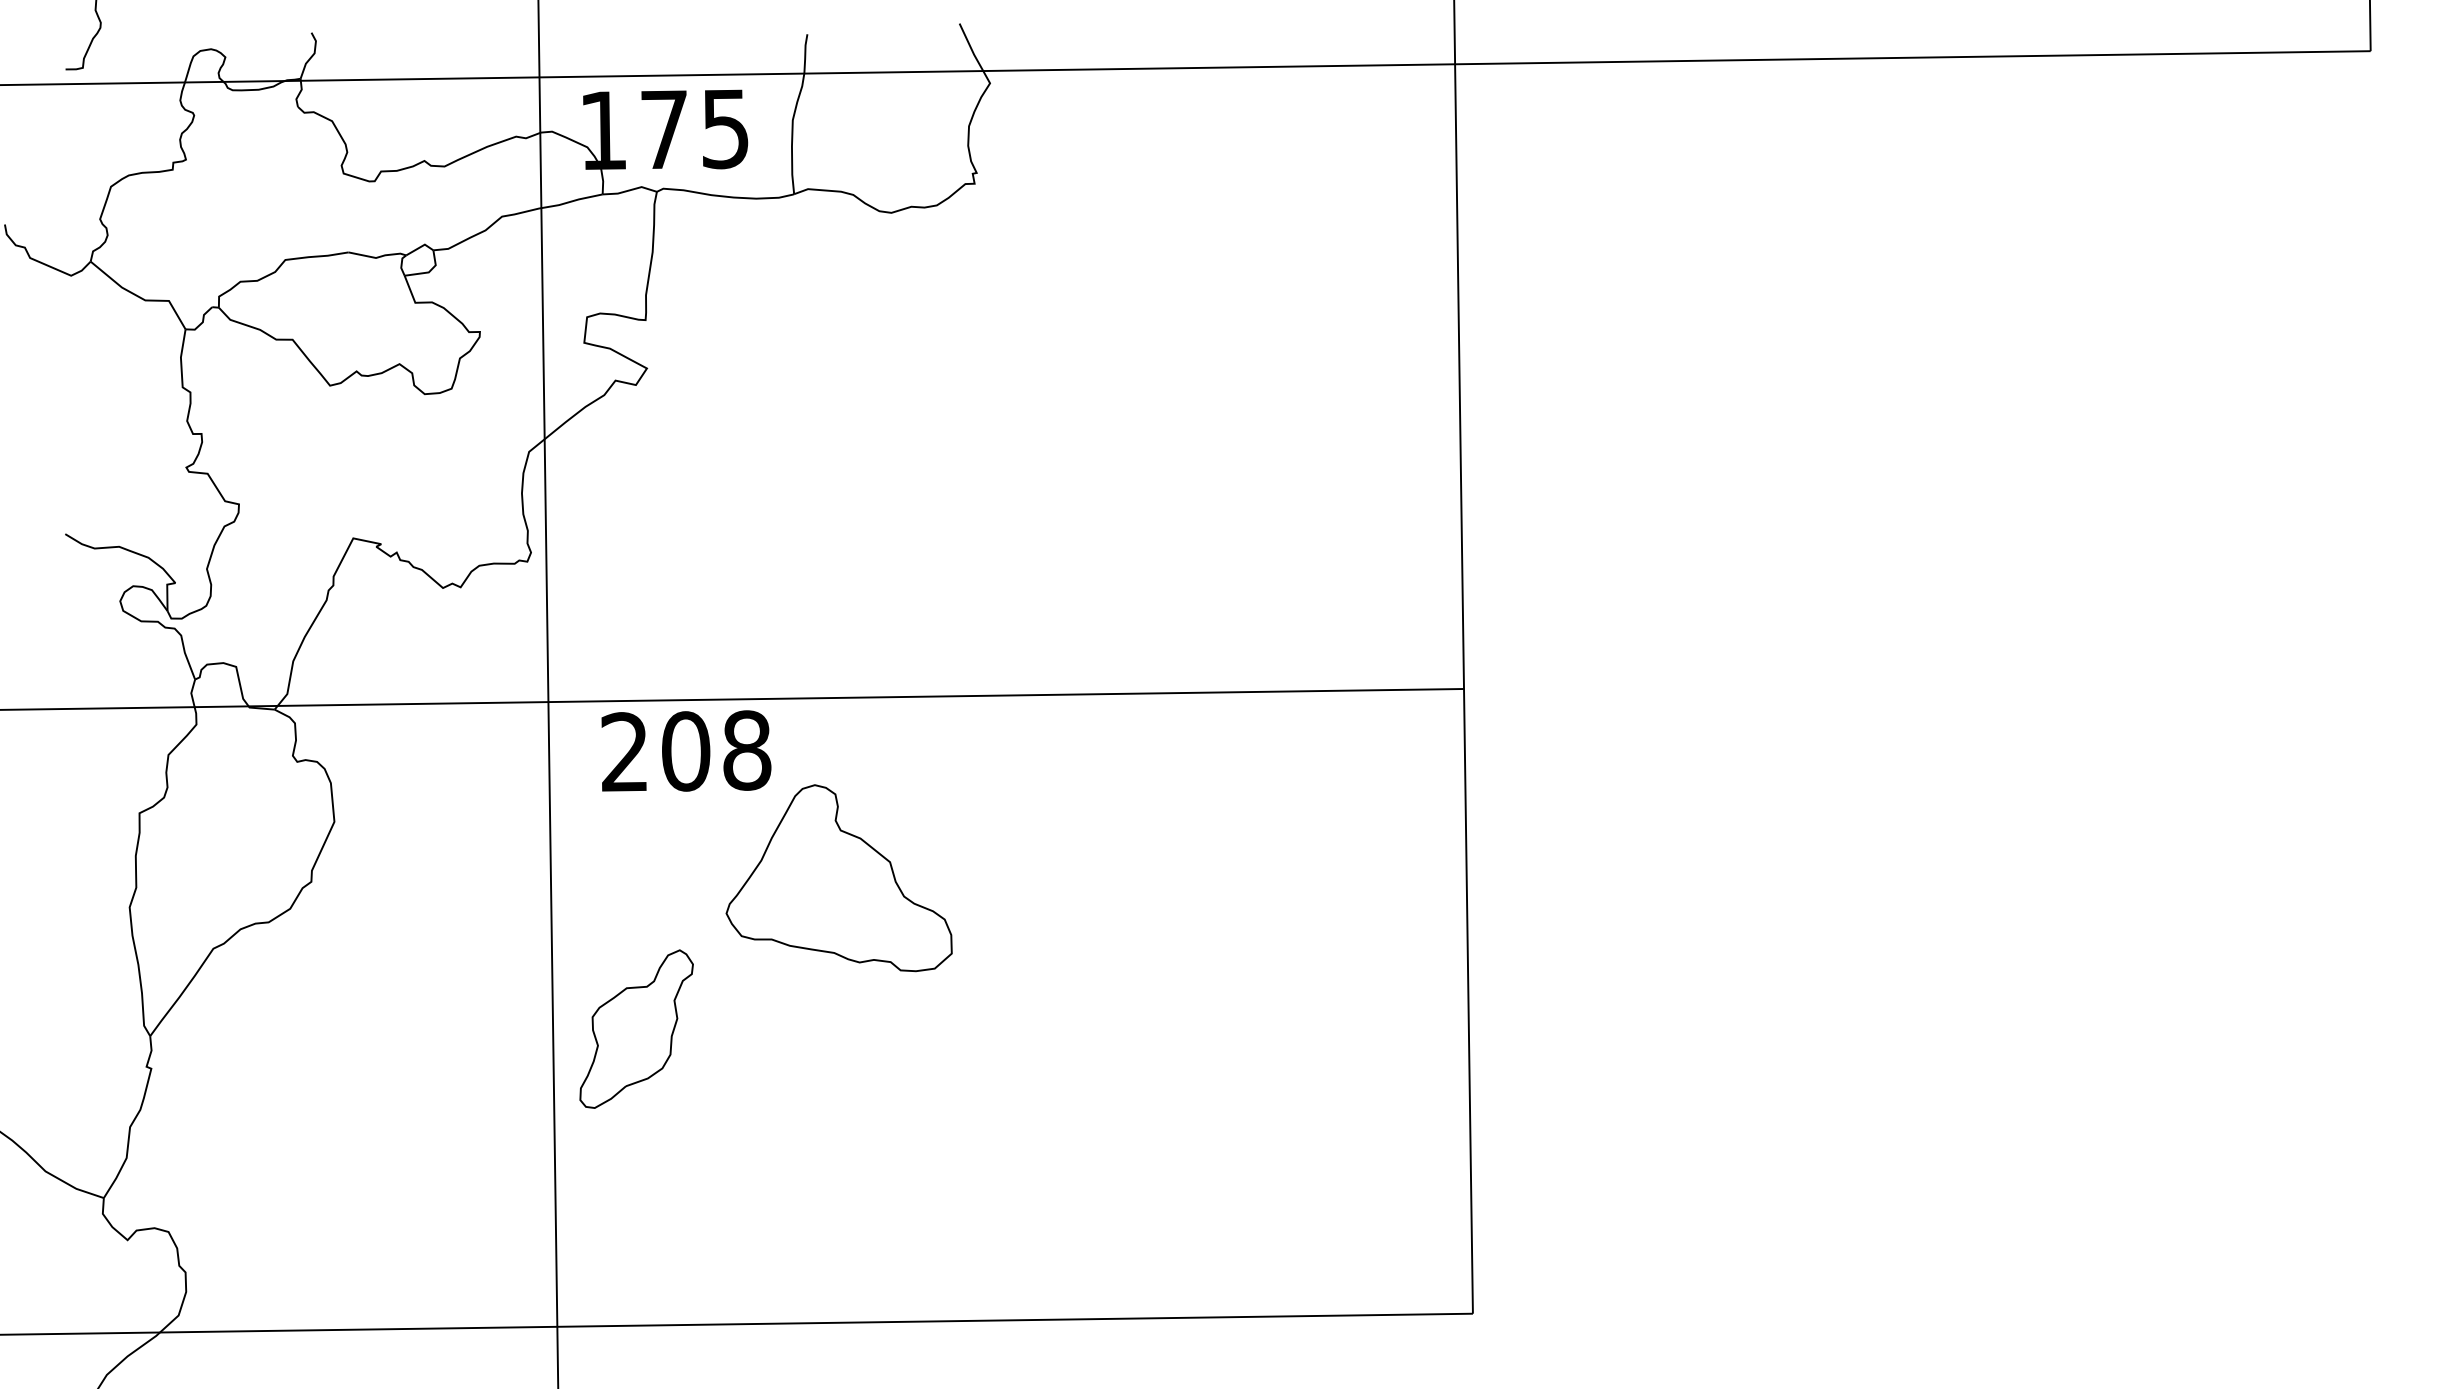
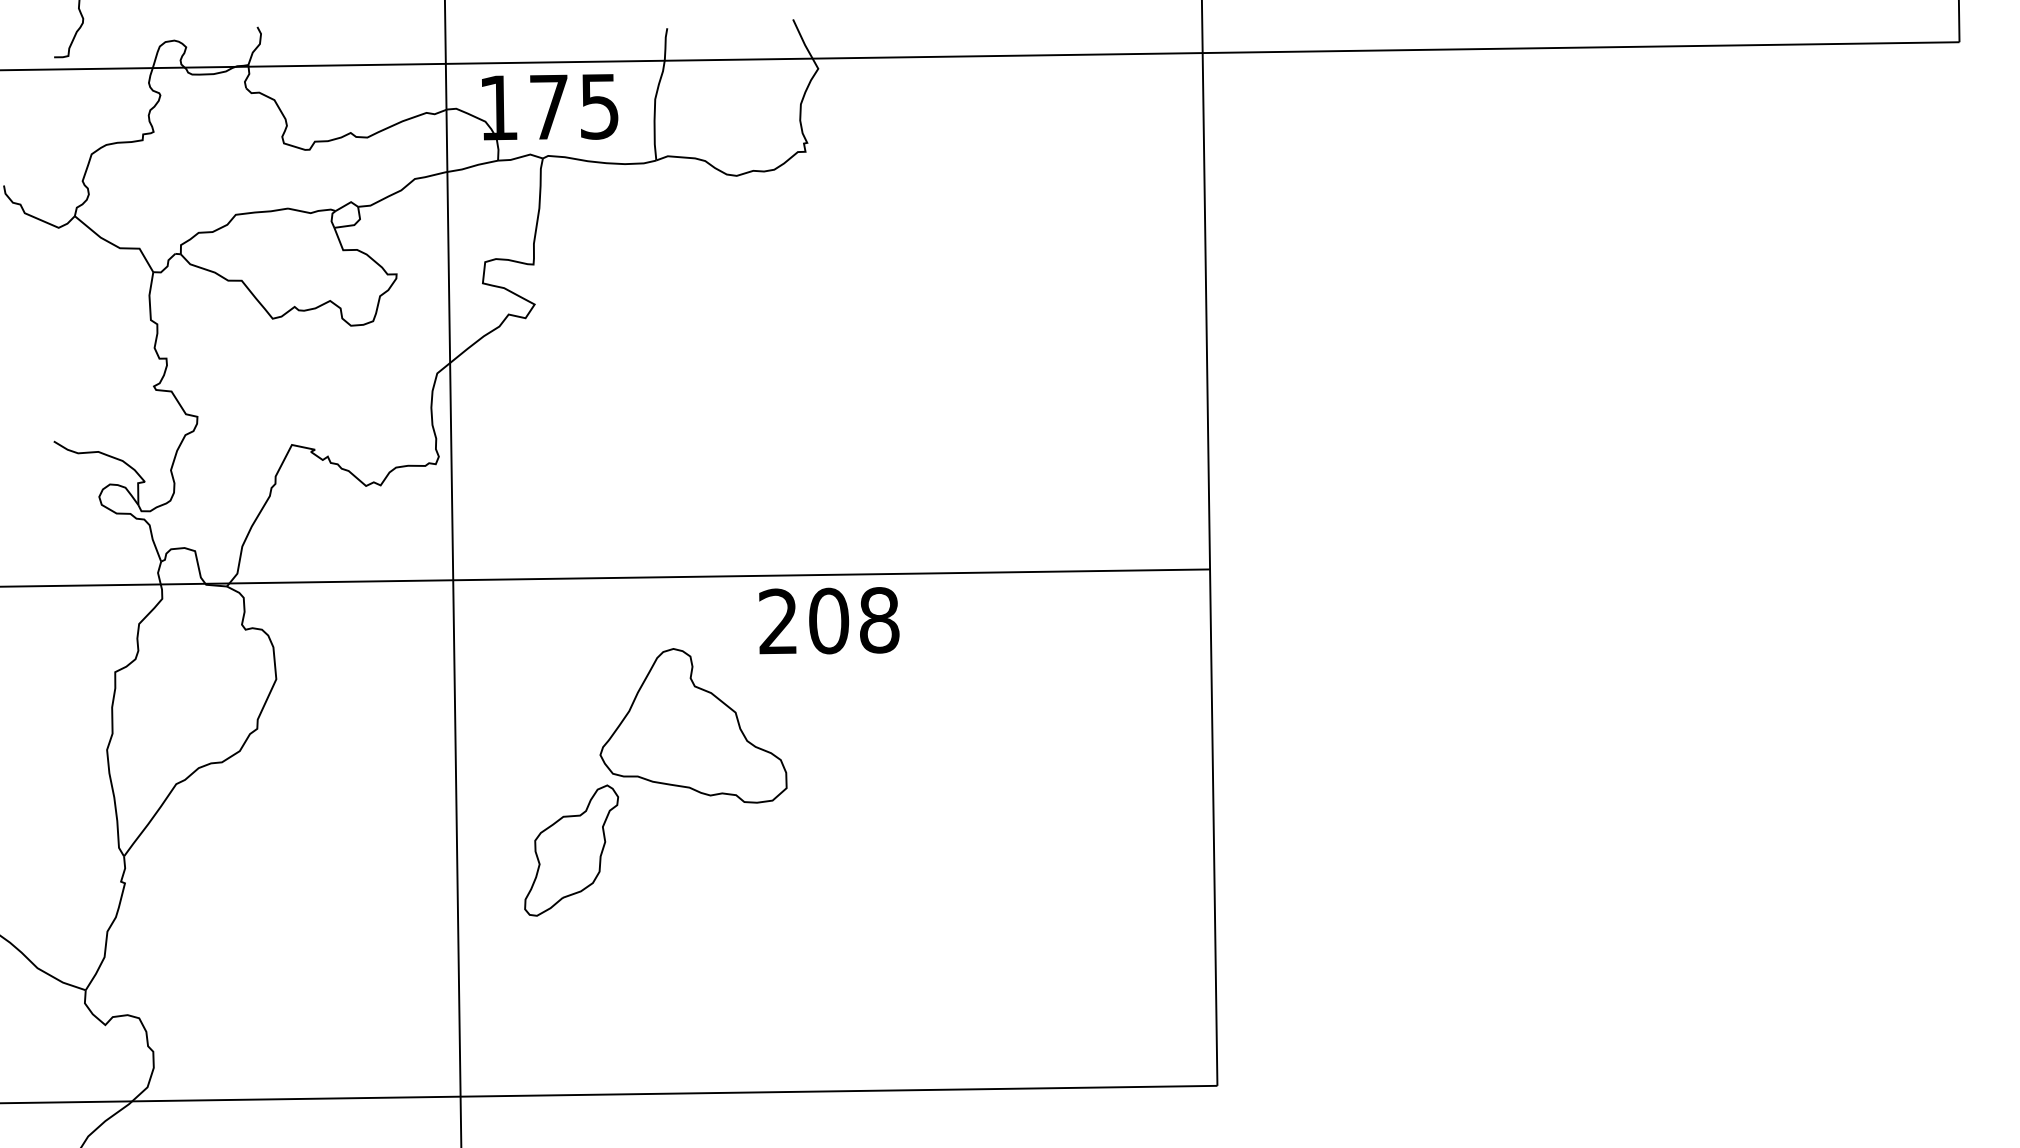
text: (686, 750) -> (829, 620), moved
part: (636, 1028) -> (571, 850), moved

